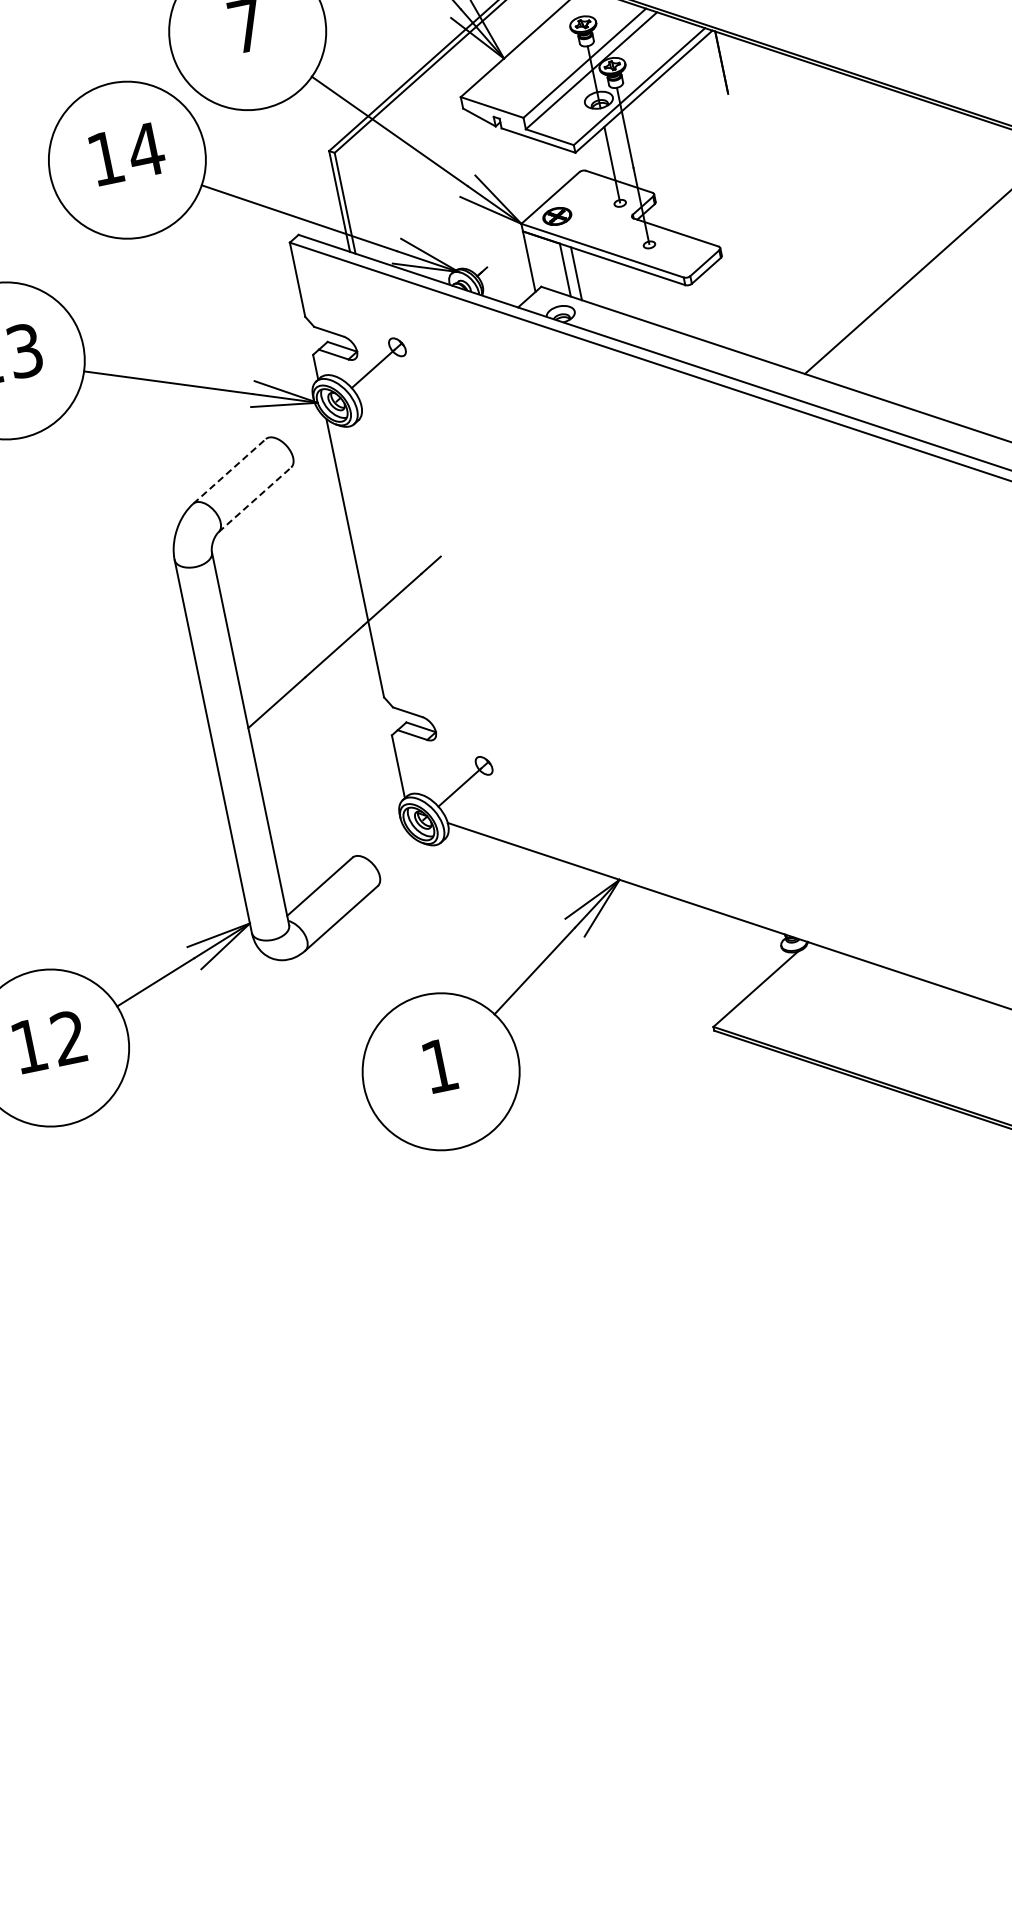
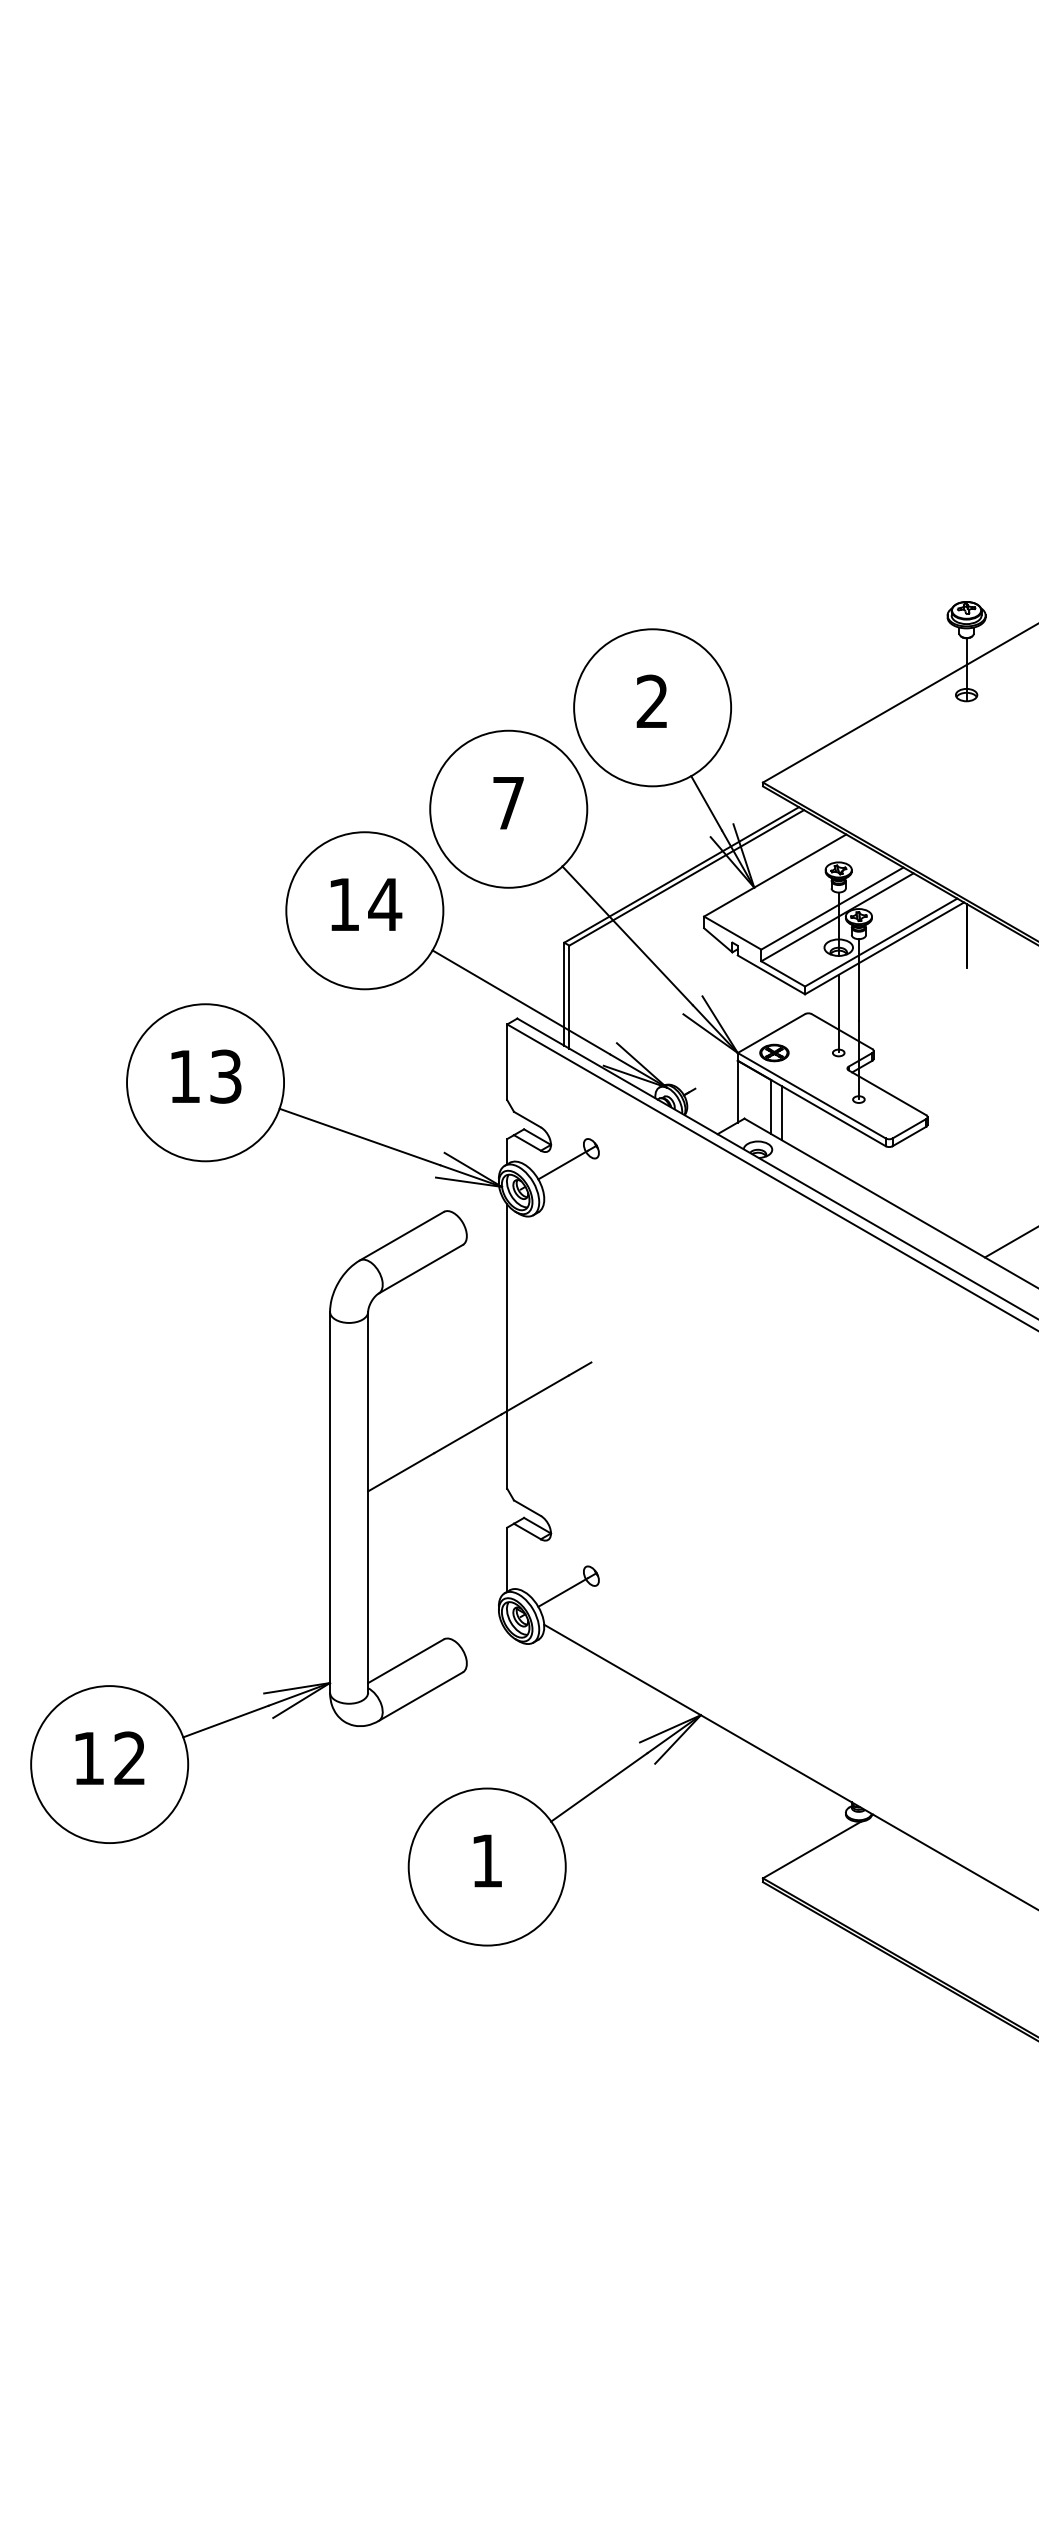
line: (229, 471) -> (401, 1236), dashed -> solid
line: (254, 500) -> (420, 1269), dashed -> solid

